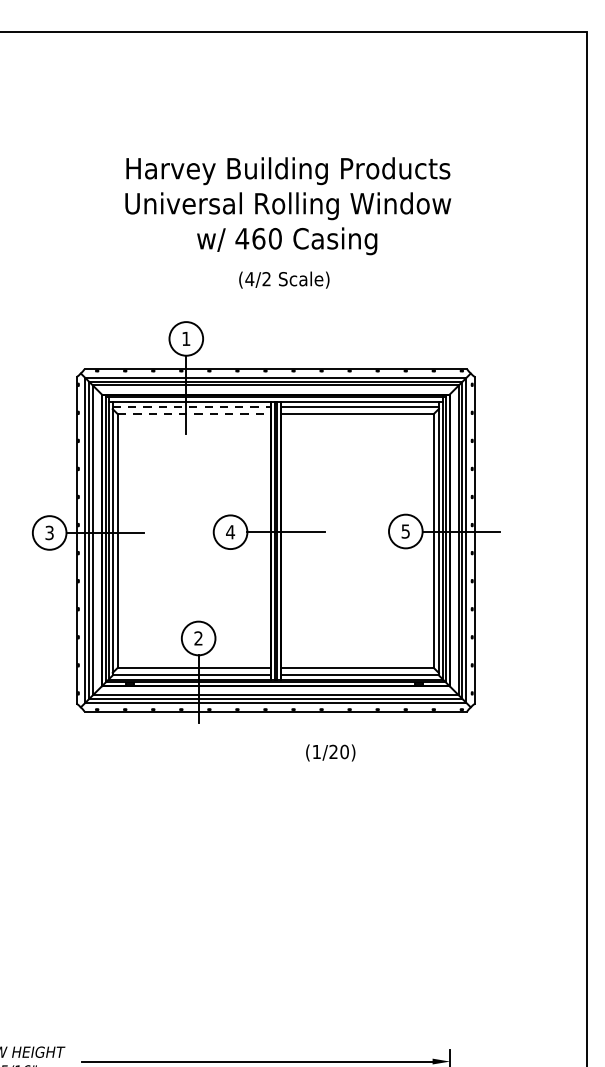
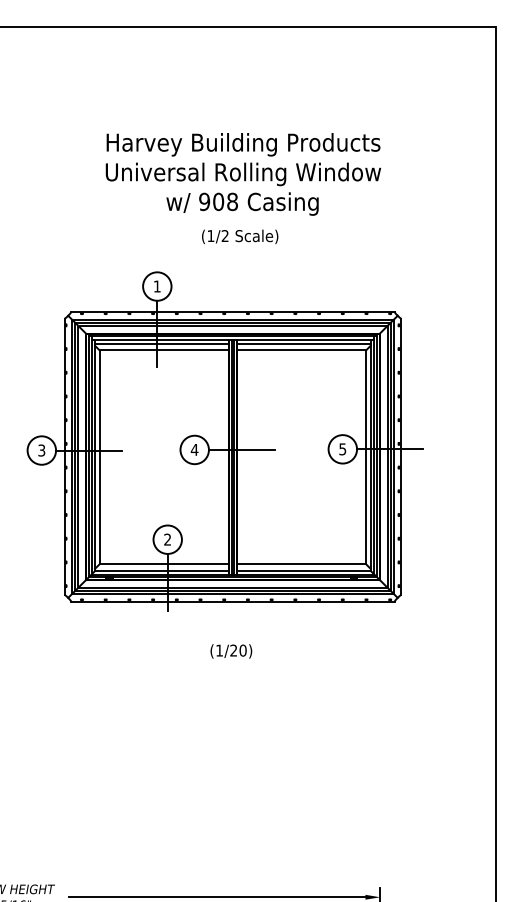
text: (258, 238) -> (218, 201), 460 -> 908
text: (249, 278) -> (210, 235), (4/2 -> (1/2
line: (191, 407) -> (161, 344), dashed -> solid
line: (194, 414) -> (164, 350), dashed -> solid
text: (330, 753) -> (231, 651), moved

